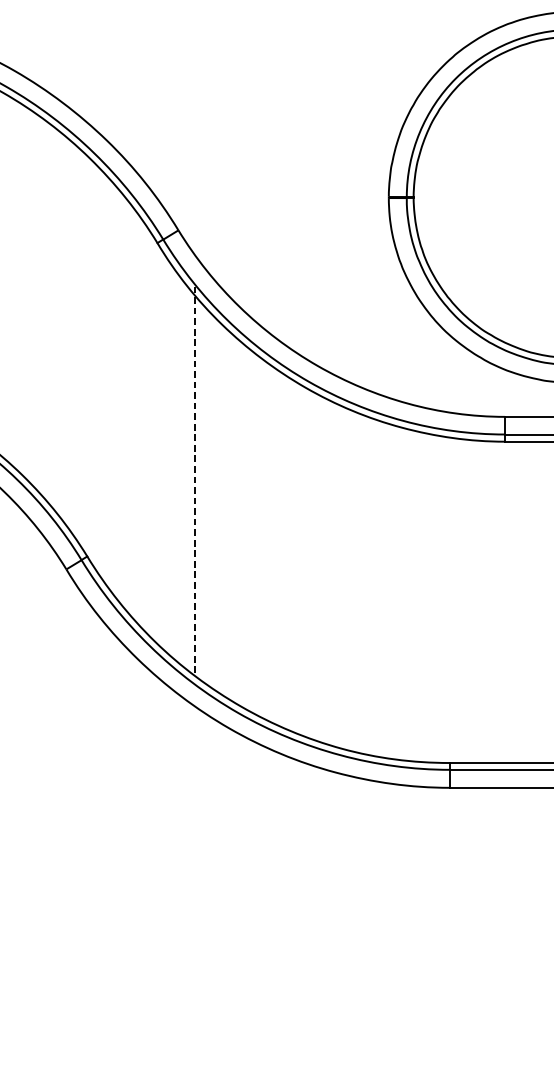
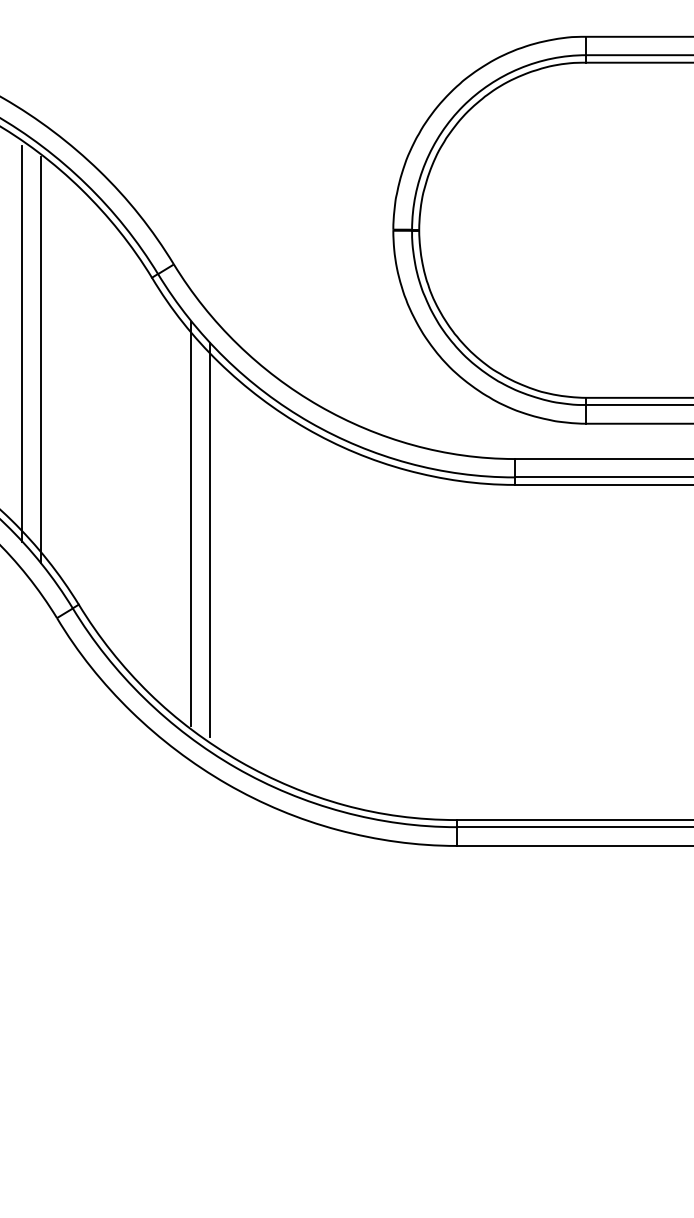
line: (33, 306) -> (22, 343), added
line: (50, 321) -> (40, 359), added
line: (195, 478) -> (191, 523), dashed -> solid
line: (212, 494) -> (209, 540), added

